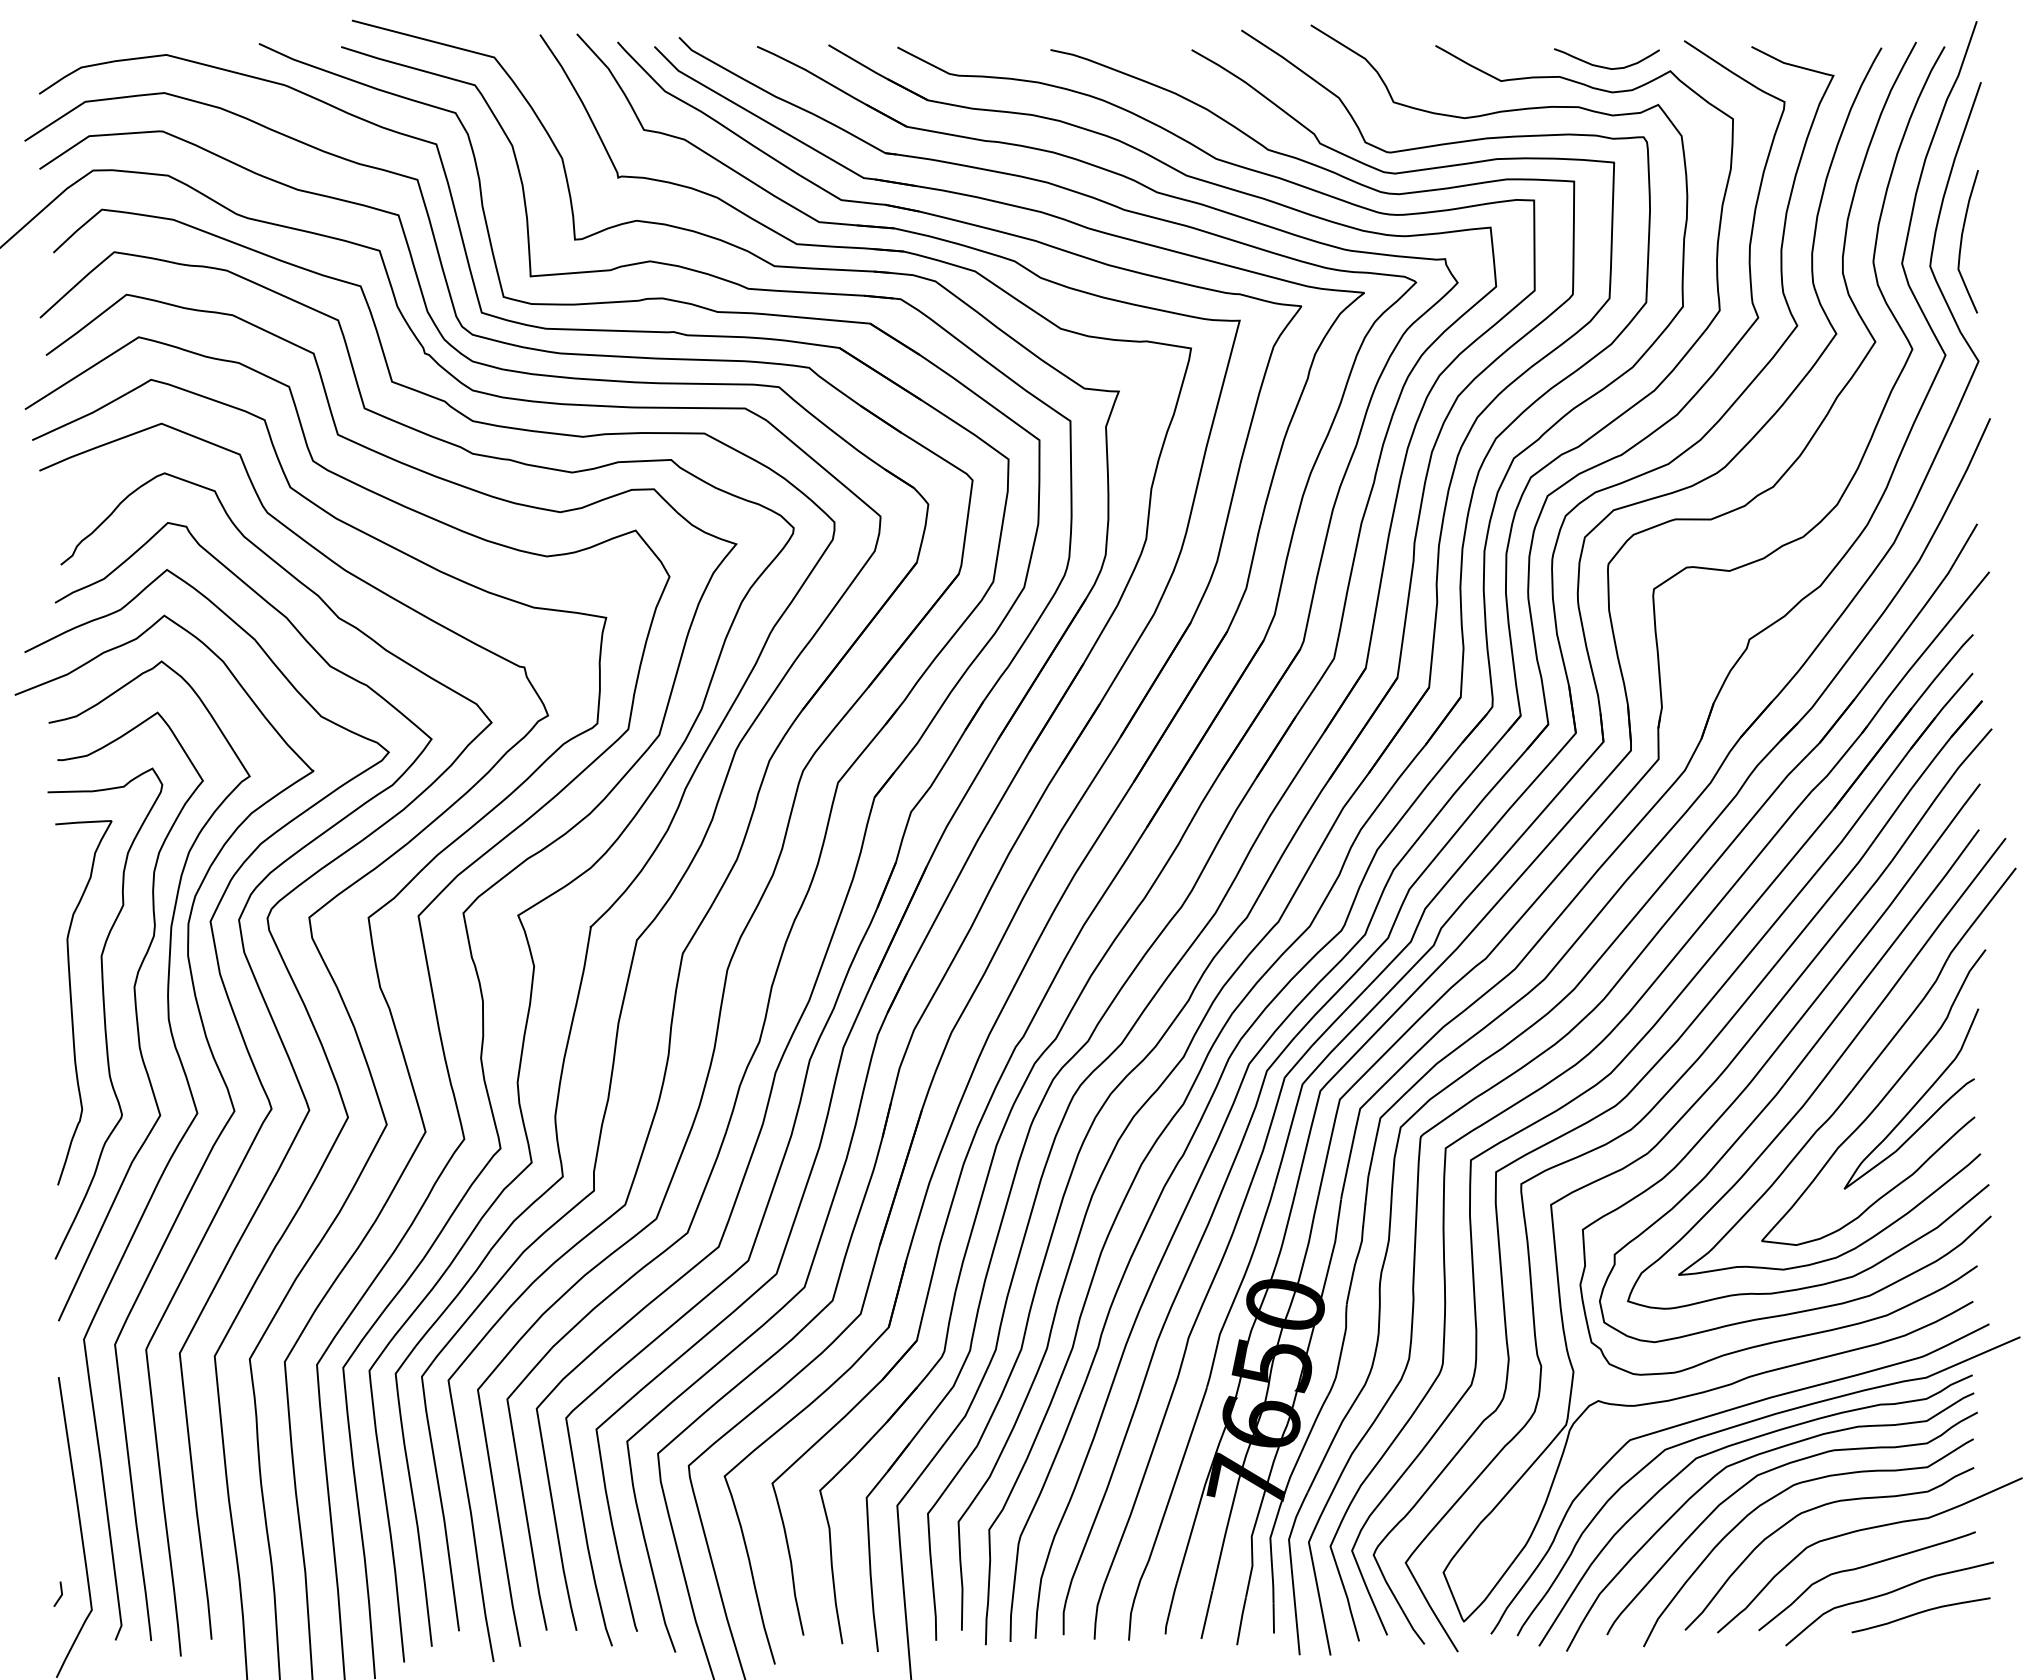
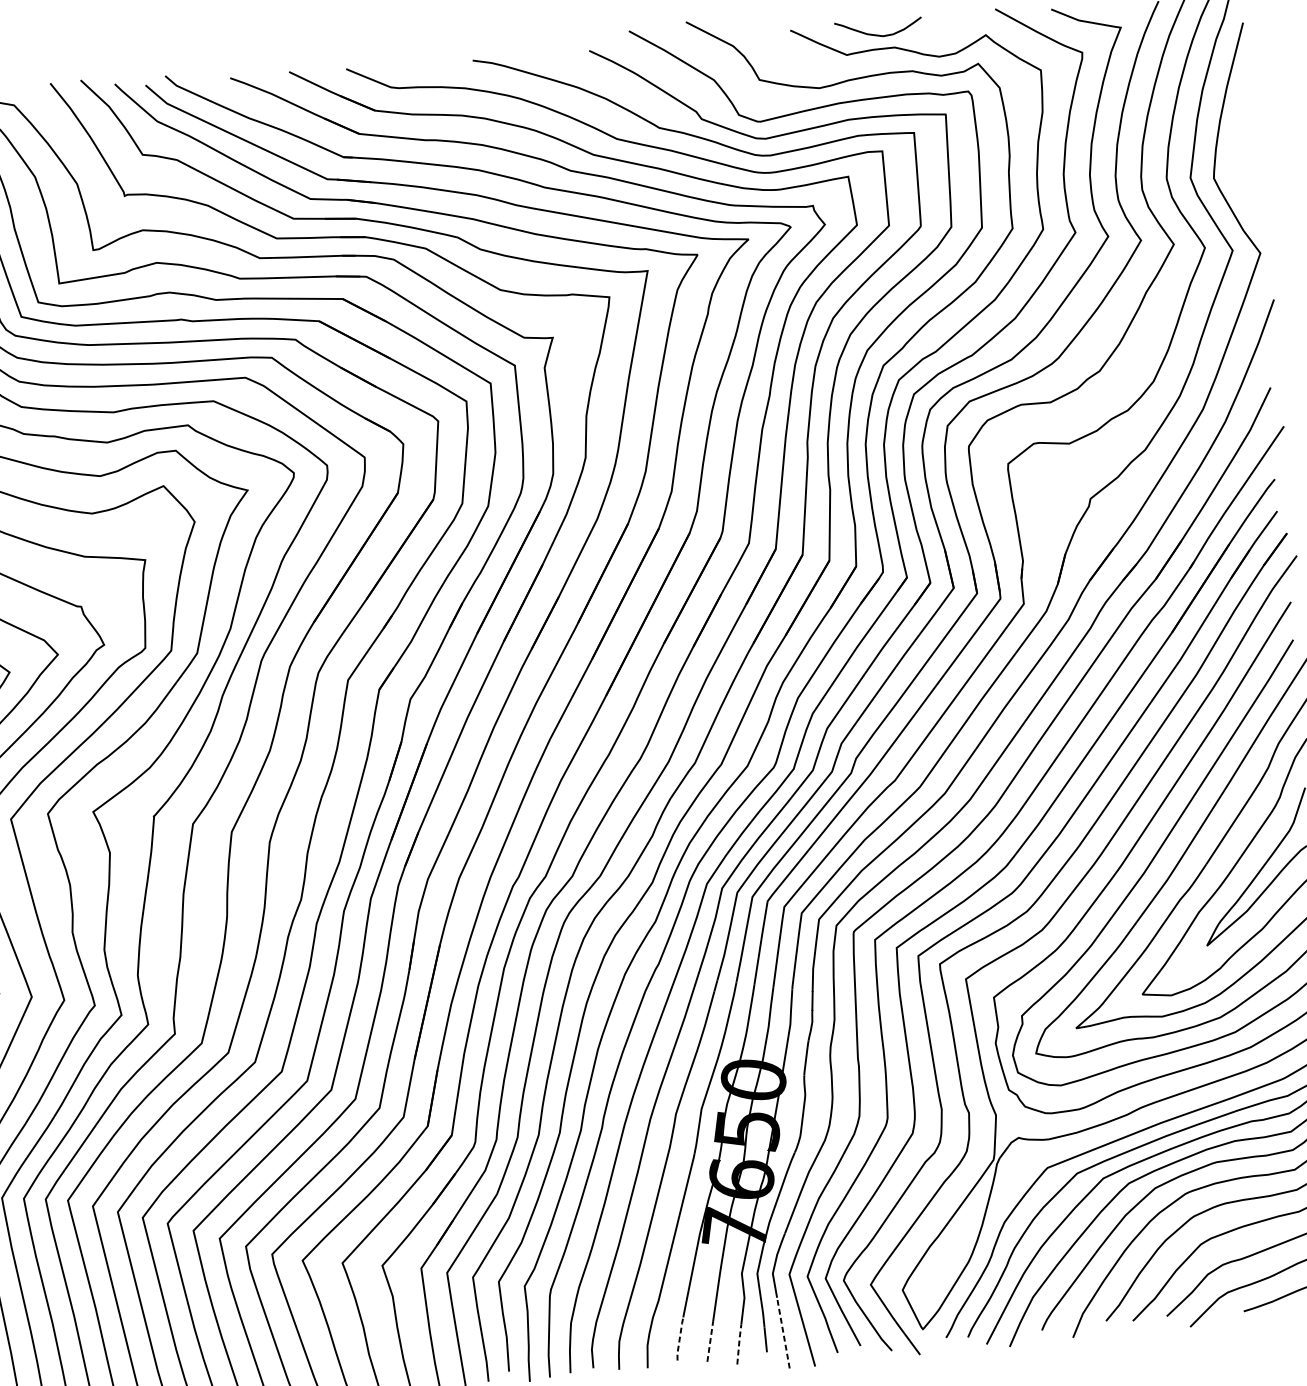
curve: (1605, 66) -> (877, 34), moved
curve: (1962, 241) -> (1238, 155), removed
line: (1170, 1608) -> (679, 1338), solid -> dashed
line: (1295, 1611) -> (783, 1332), solid -> dashed
line: (1206, 1614) -> (709, 1341), solid -> dashed
line: (1241, 1620) -> (739, 1343), solid -> dashed

